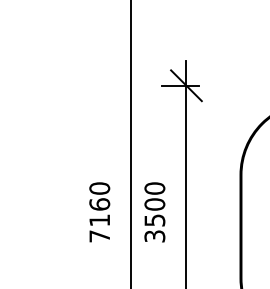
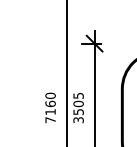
text: (154, 187) -> (78, 95), 3500 -> 3505

